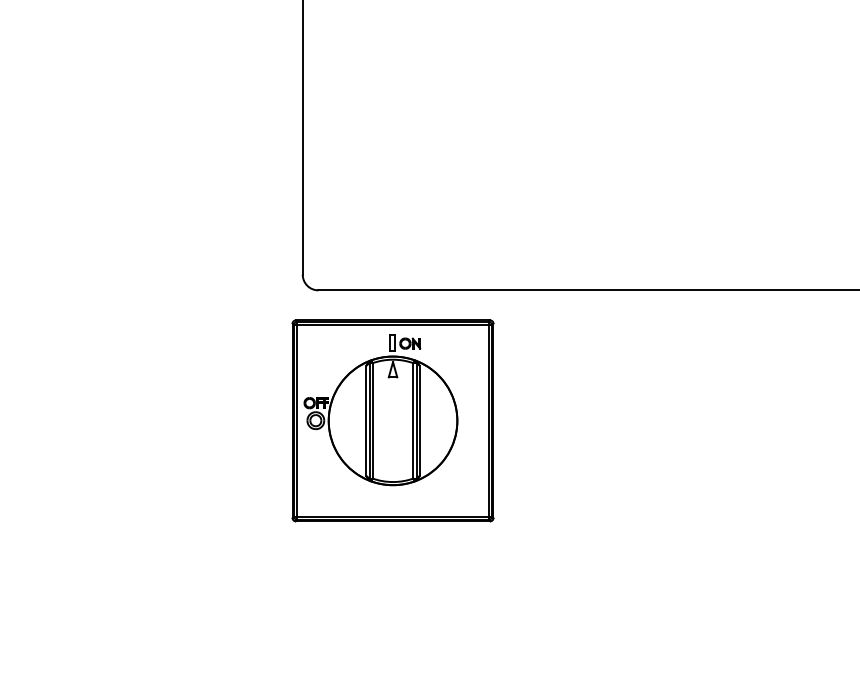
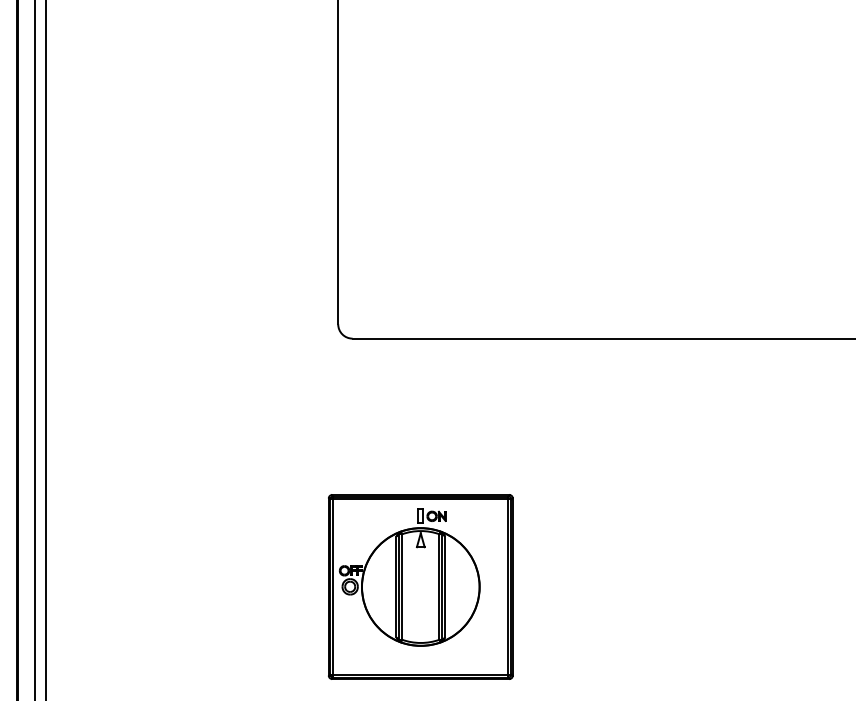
part: (392, 420) -> (420, 586), moved

